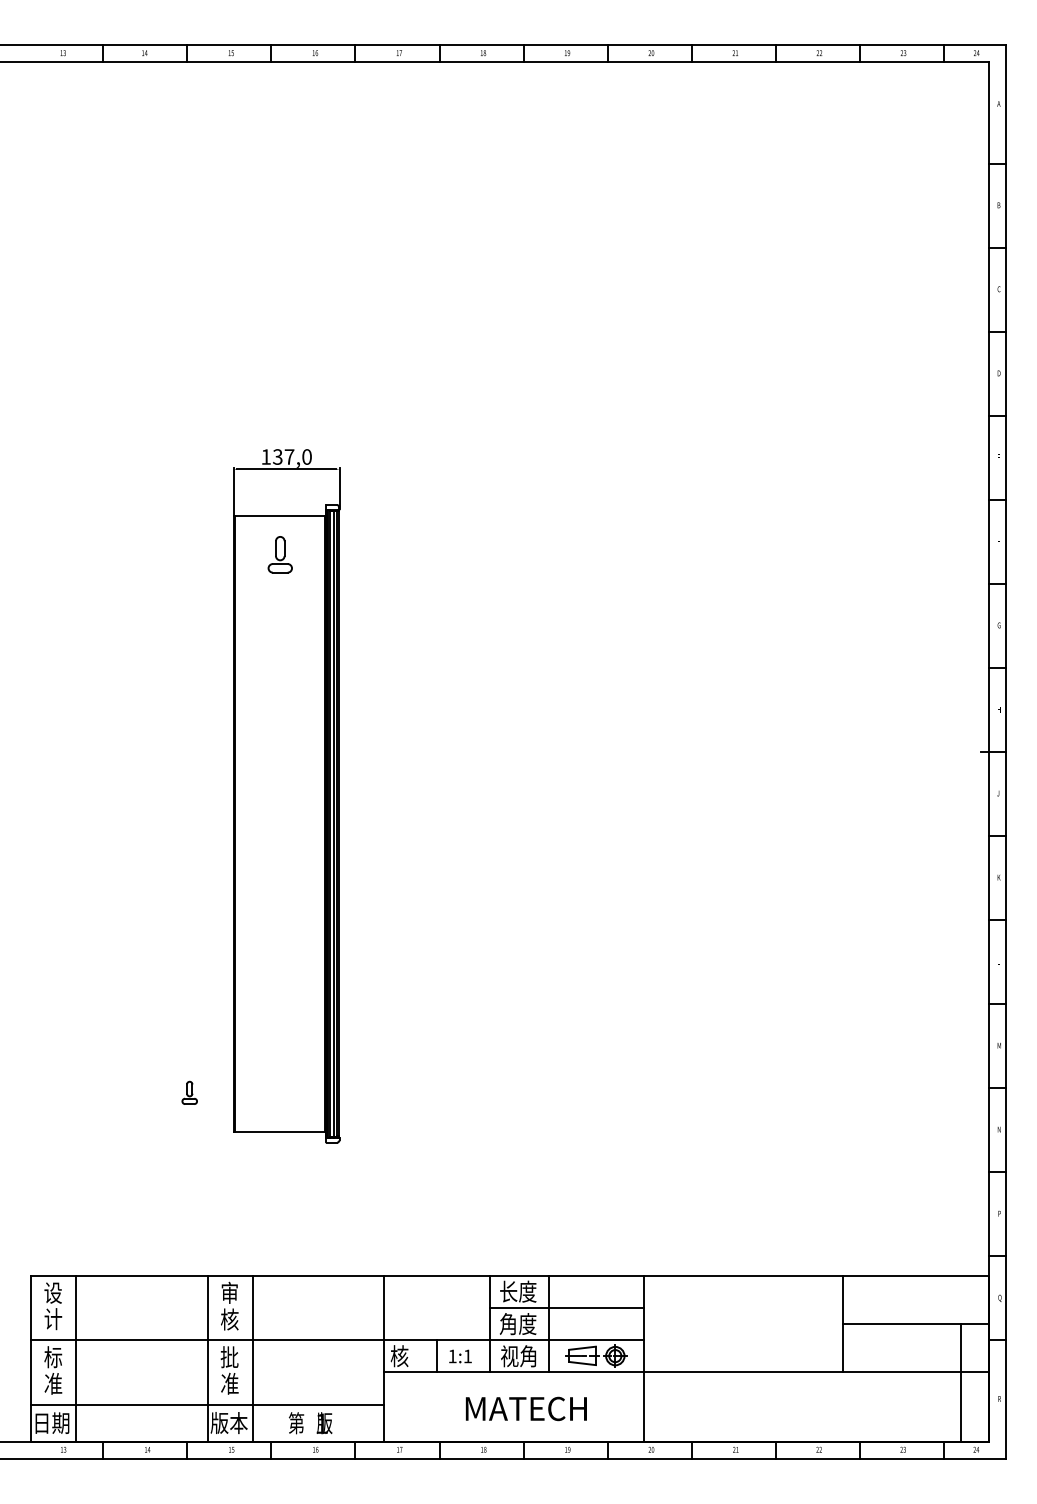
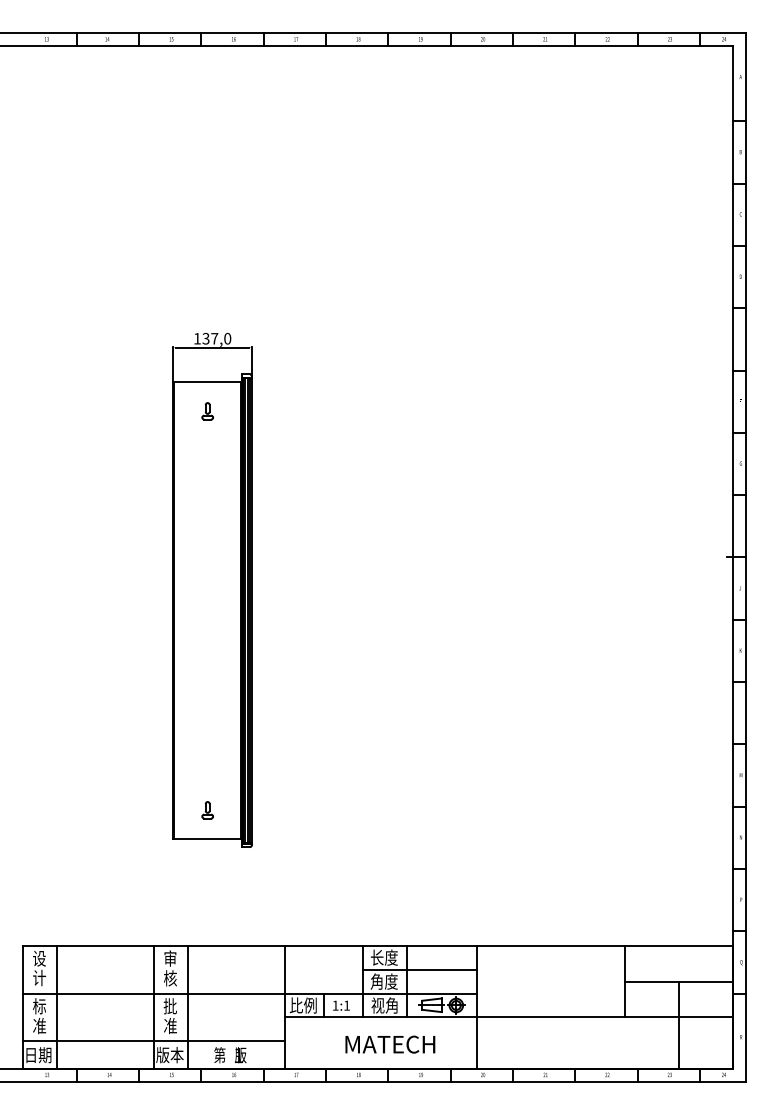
part: (279, 555) -> (207, 411), size x0.62
part: (189, 1093) -> (207, 810), moved
text: (407, 1356) -> (302, 1005), 核 -> 比例
line: (960, 1383) -> (679, 1025), moved

